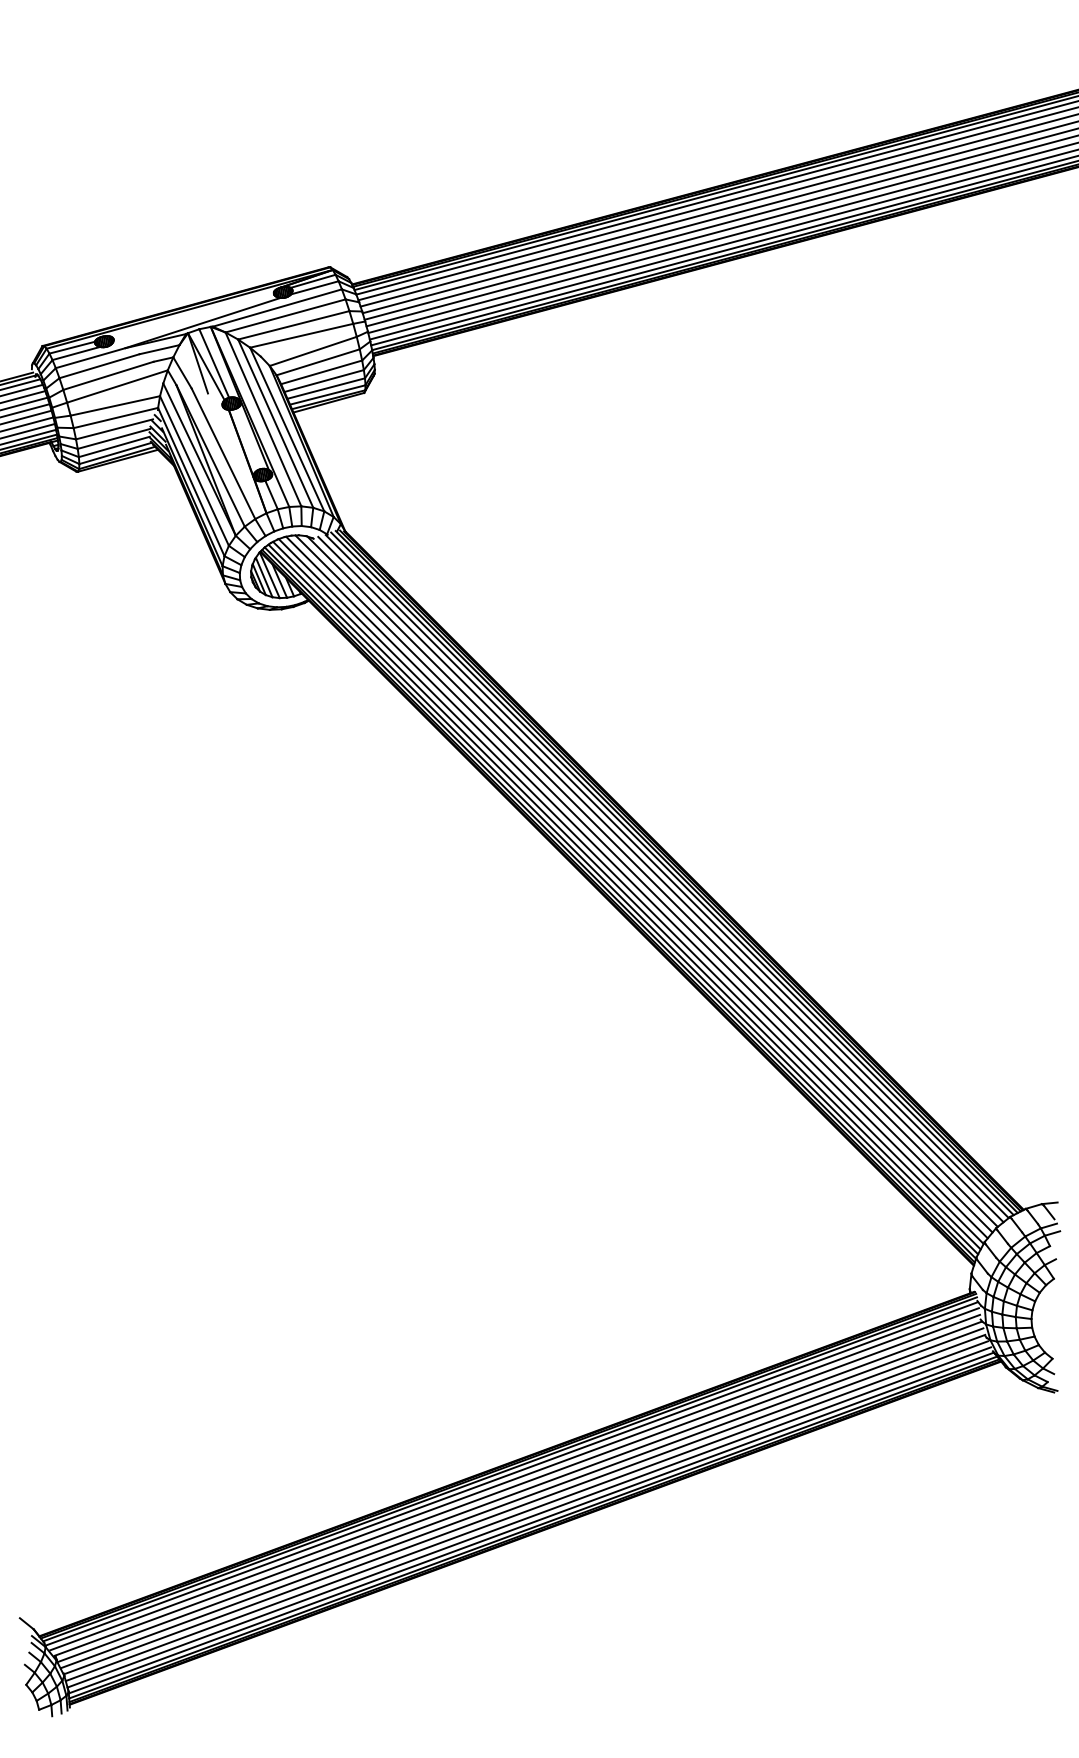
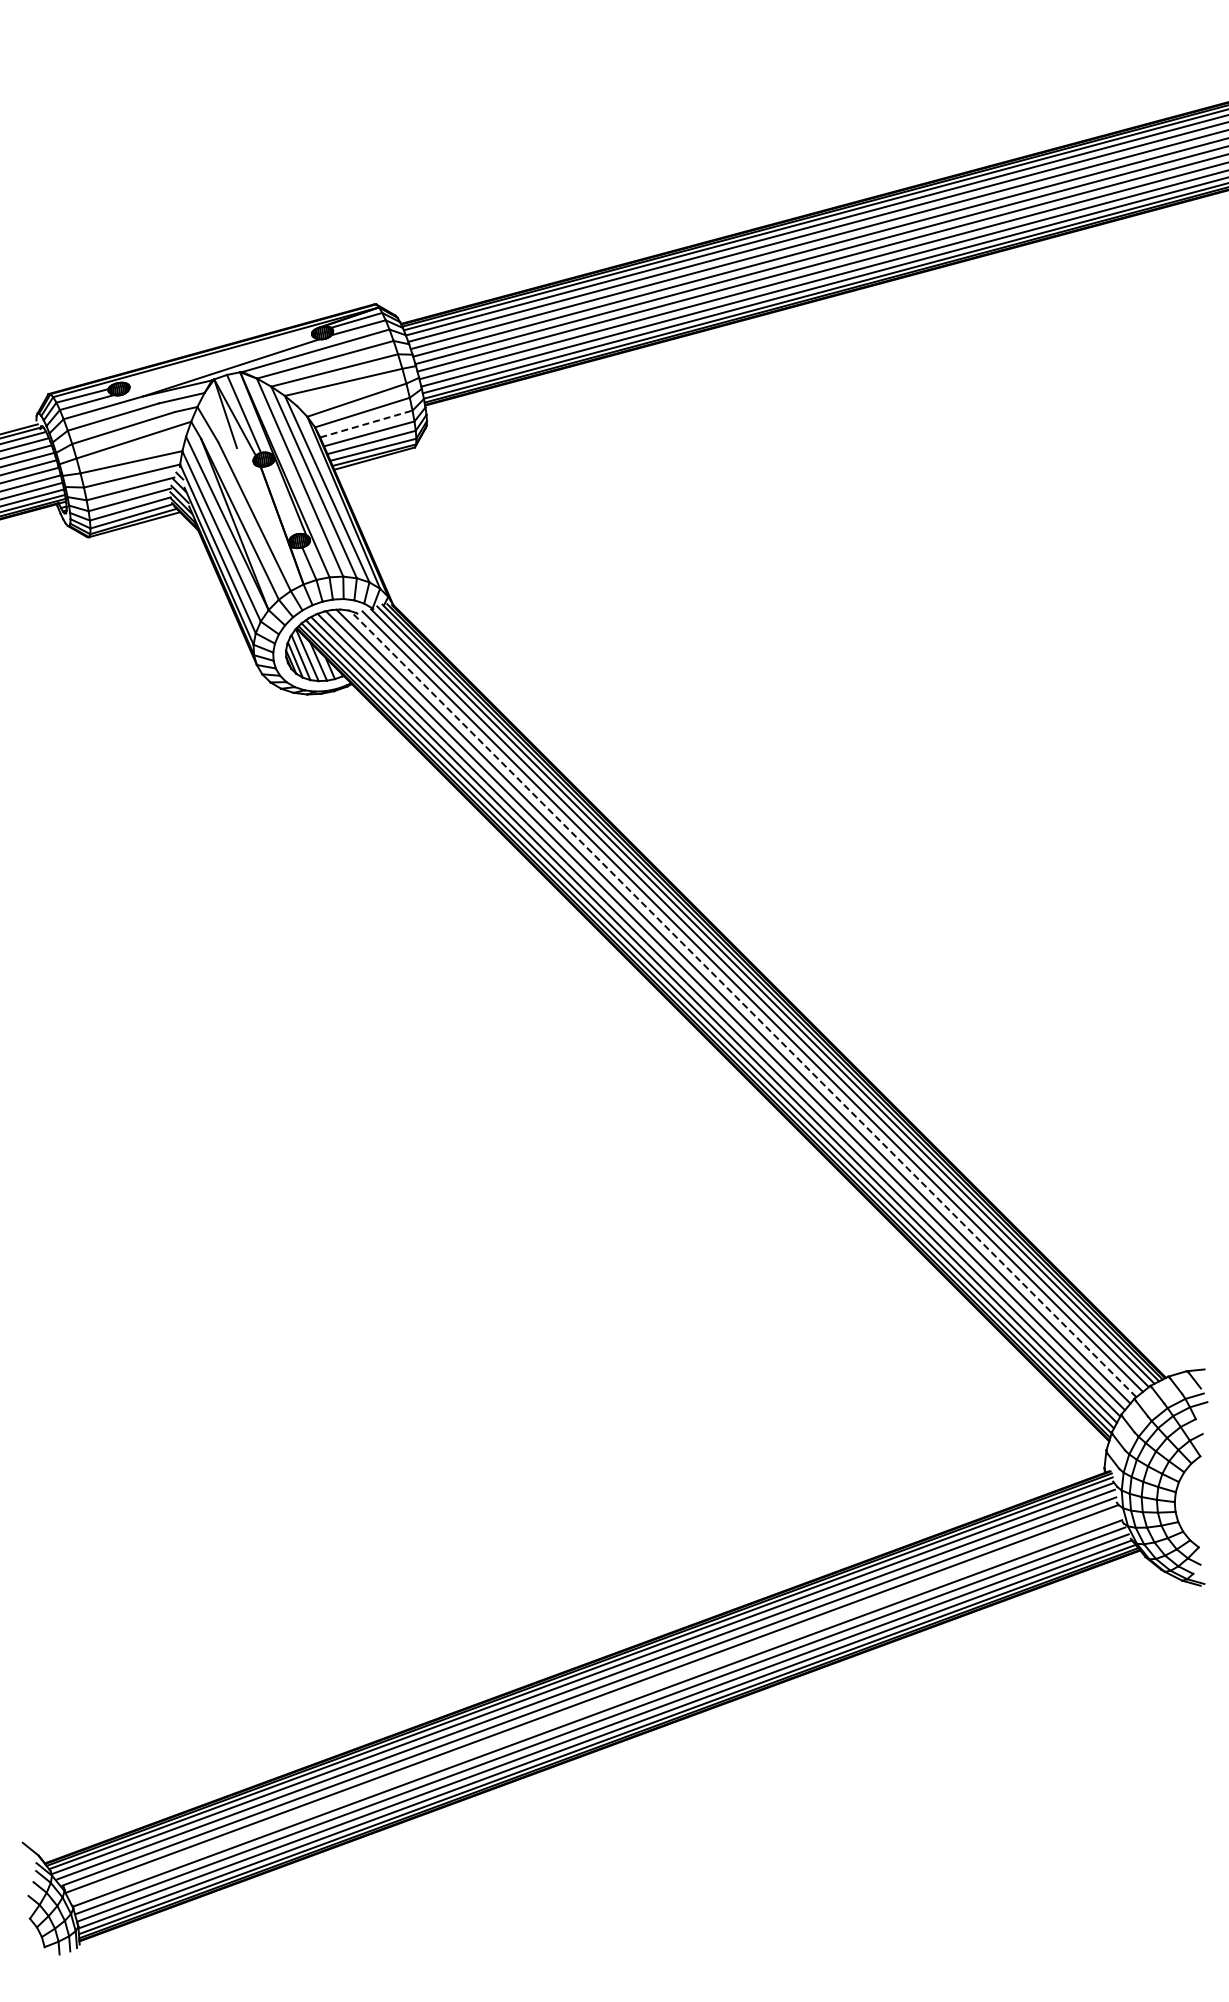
line: (321, 371) -> (366, 423), solid -> dashed
line: (652, 882) -> (743, 1004), solid -> dashed
line: (521, 1497) -> (594, 1705), removed

